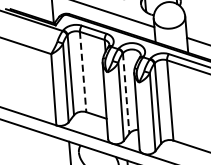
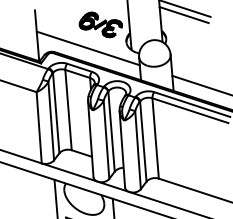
line: (83, 72) -> (68, 110), dashed -> solid
line: (126, 94) -> (111, 132), dashed -> solid

